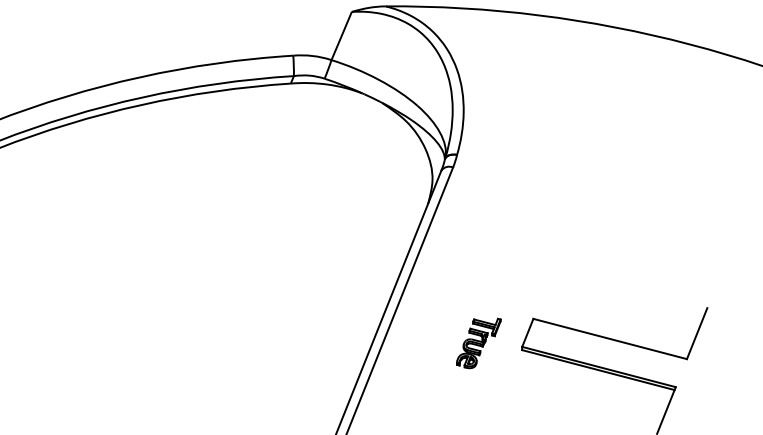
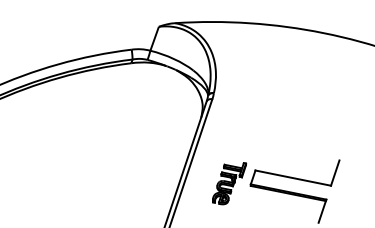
part: (478, 342) -> (229, 183), size x1.67

